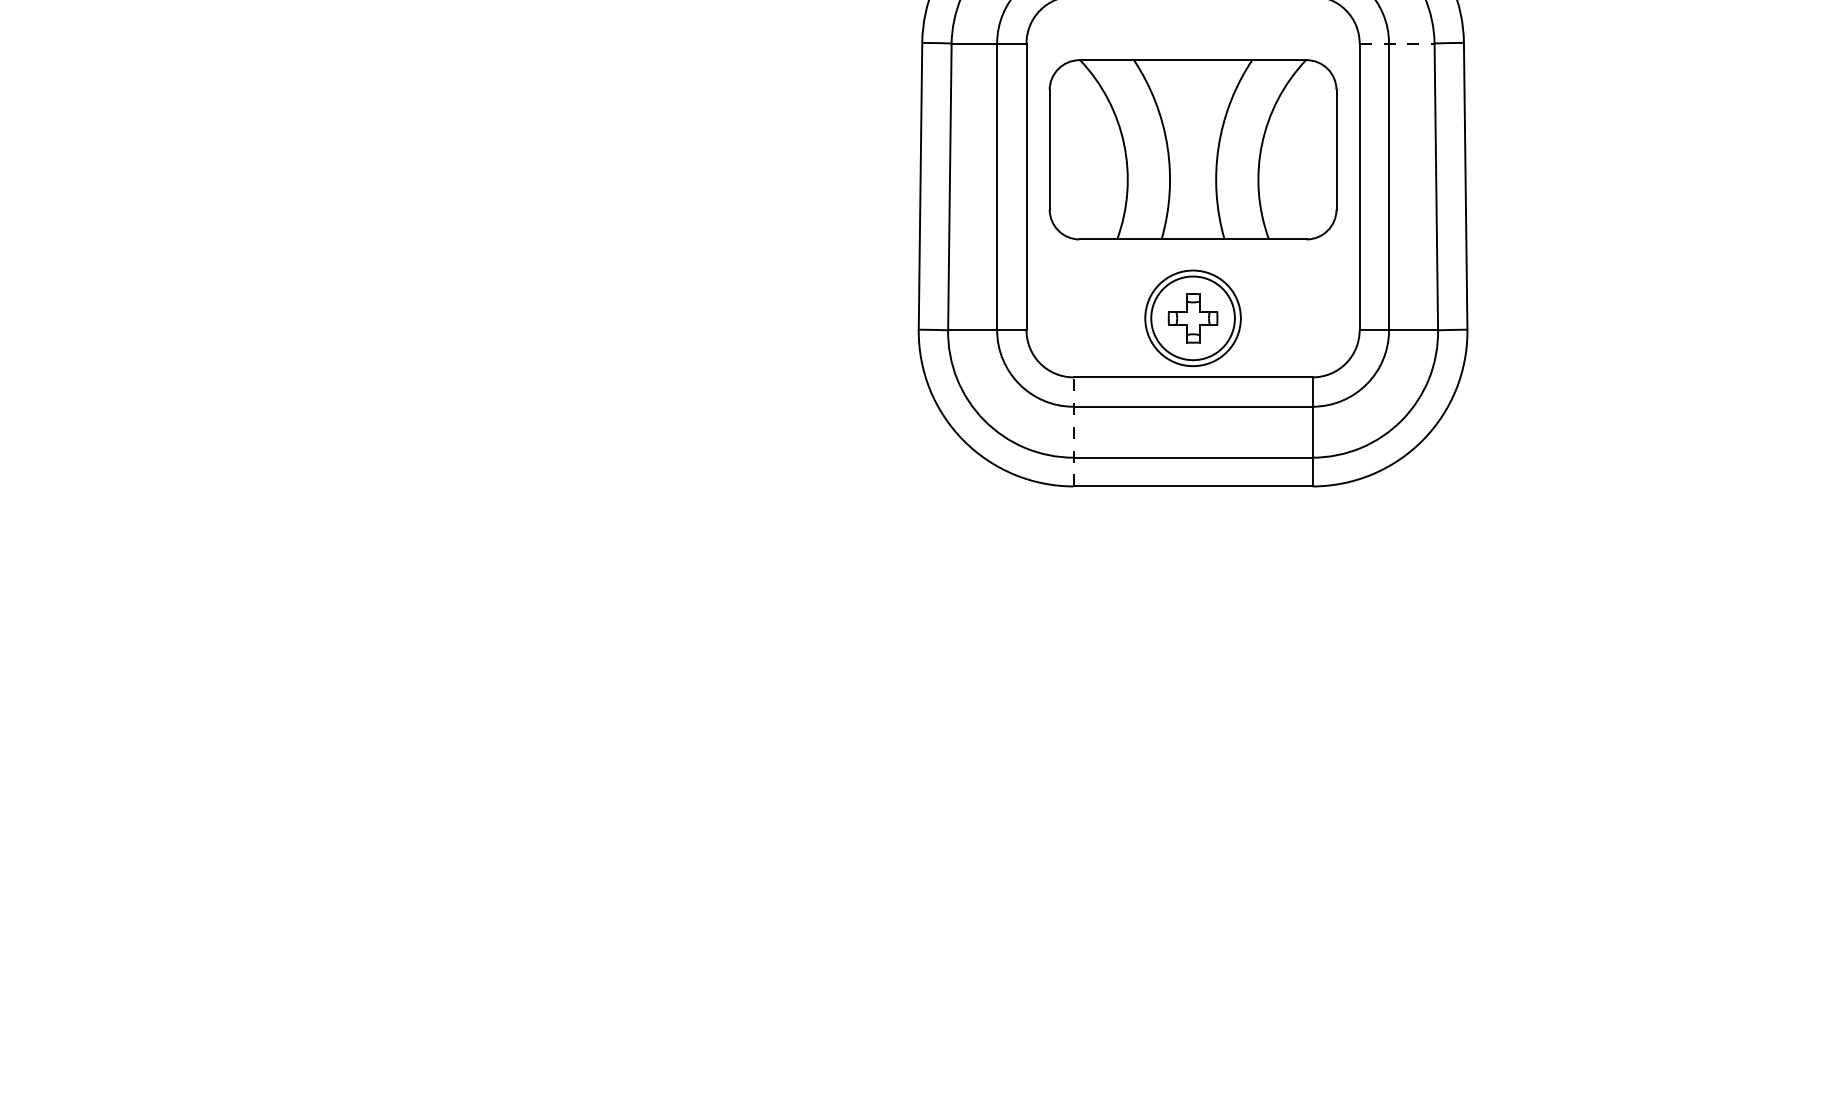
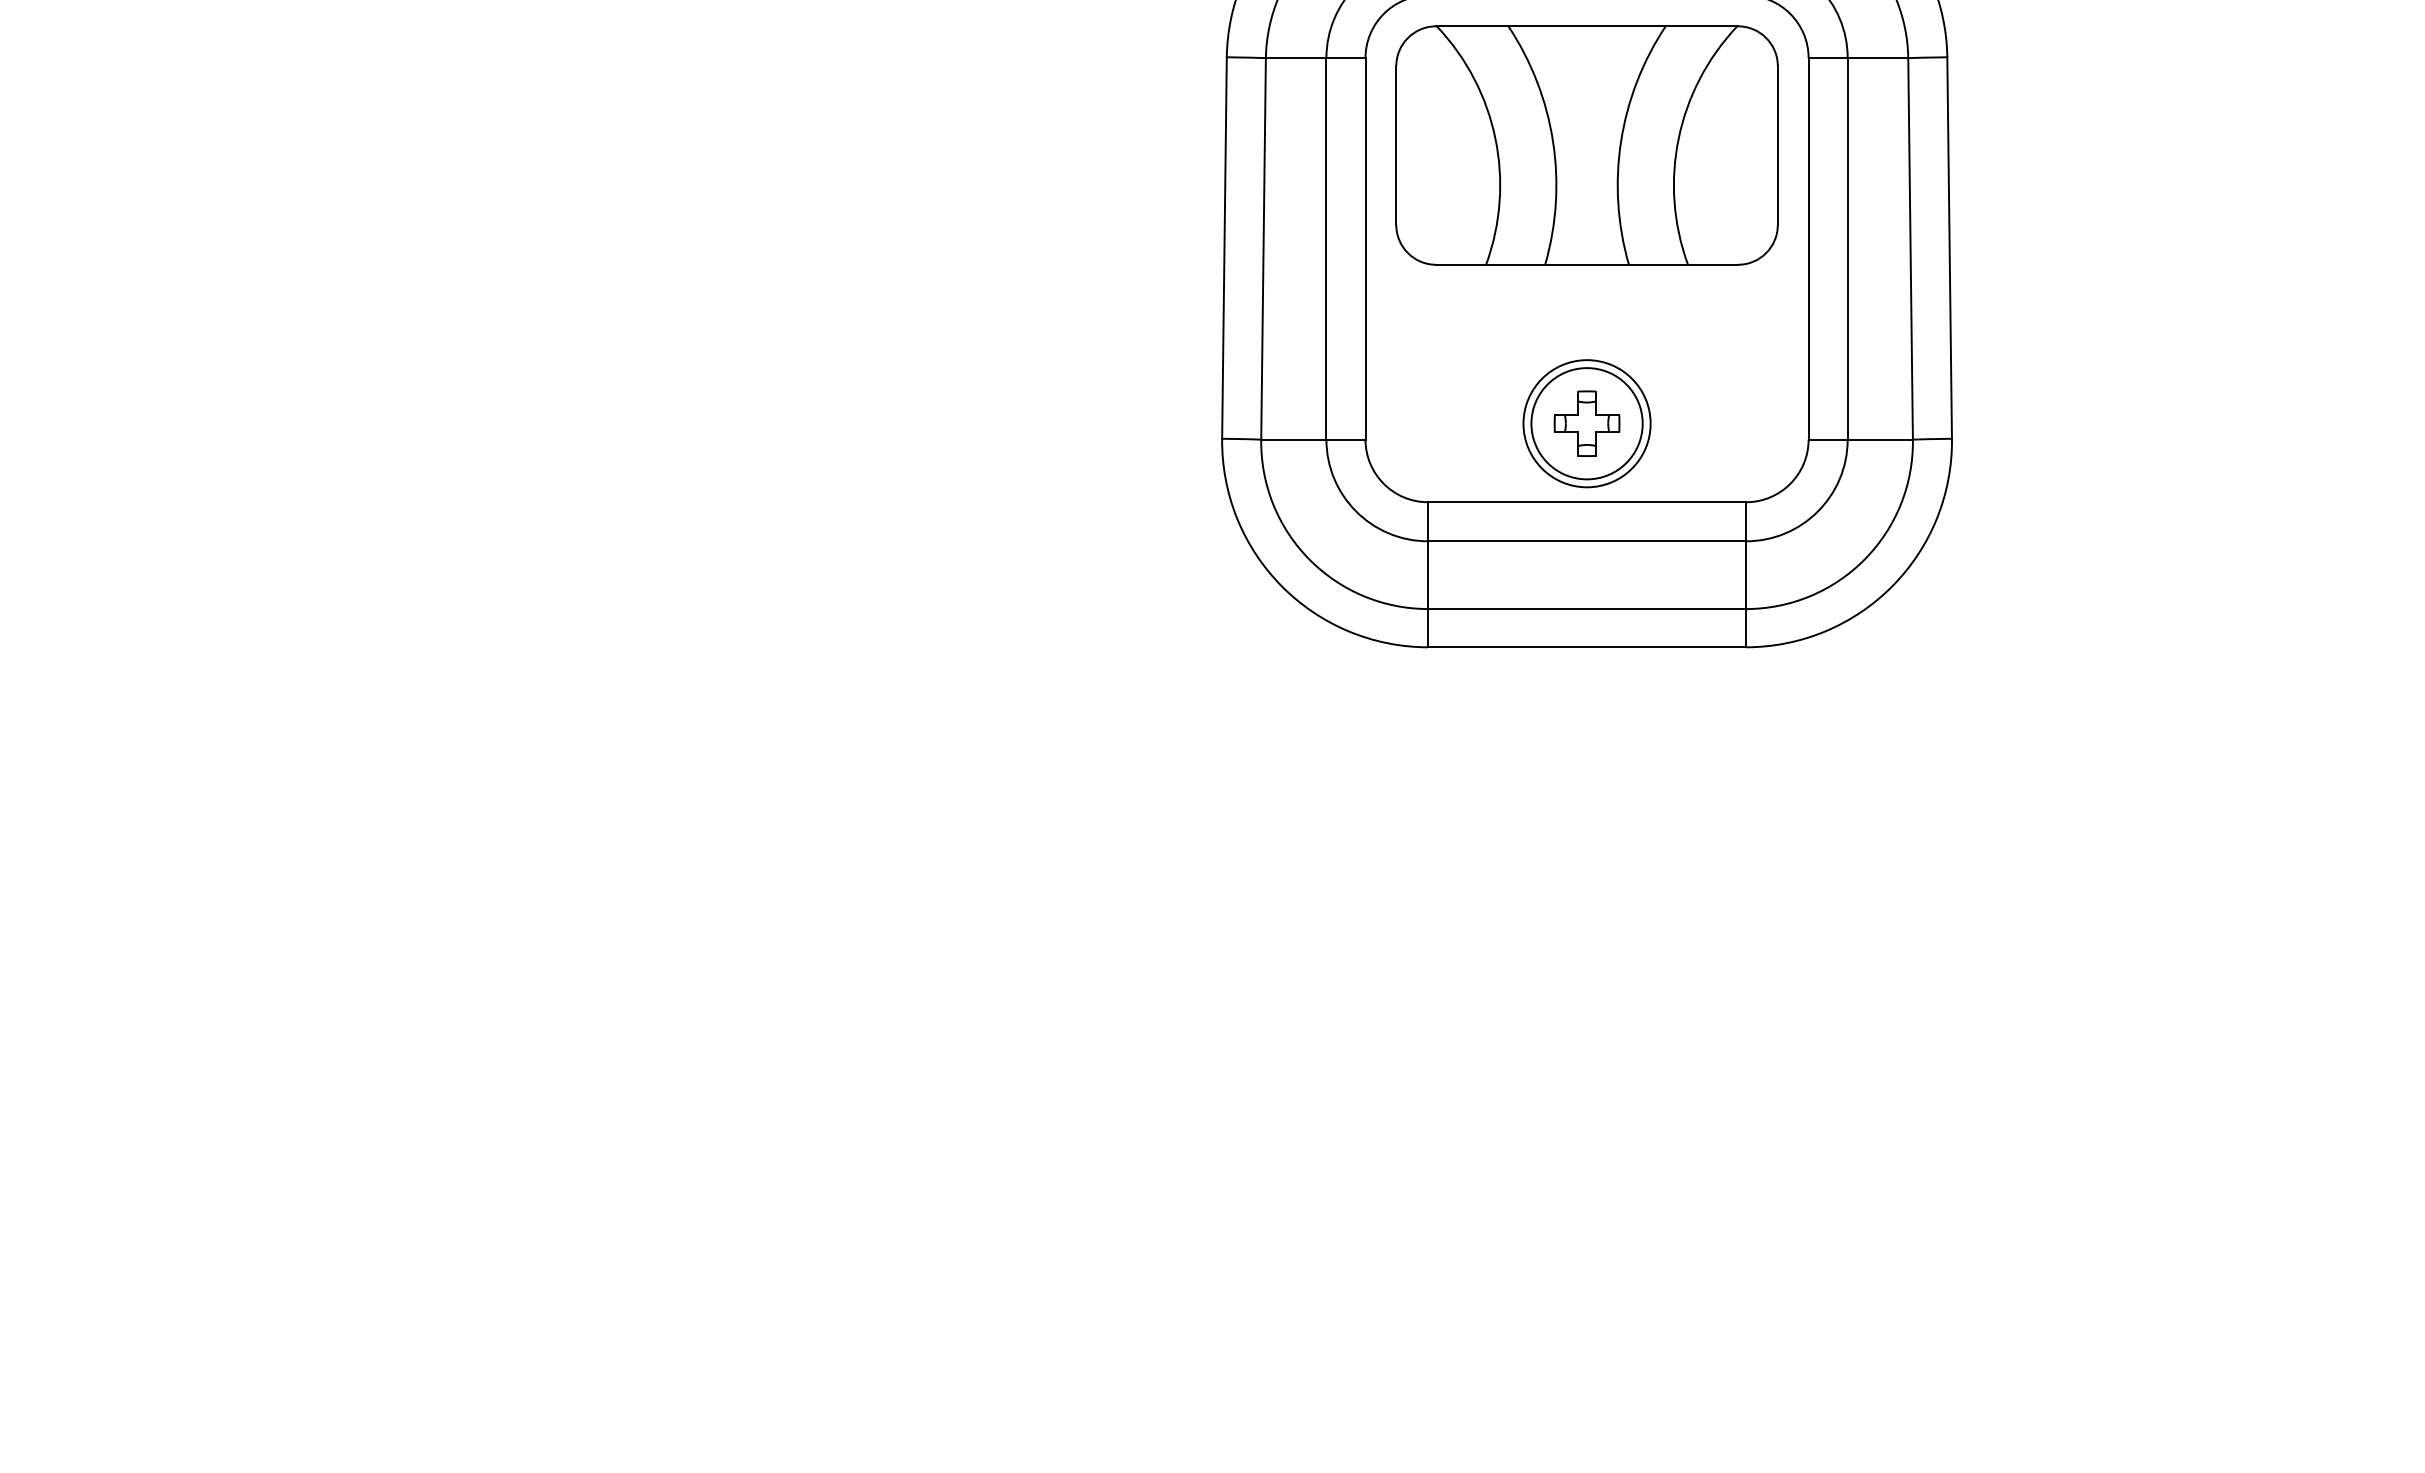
line: (1397, 43) -> (1858, 58), dashed -> solid
part: (1192, 149) -> (1586, 145), moved
line: (1073, 431) -> (1428, 574), dashed -> solid

